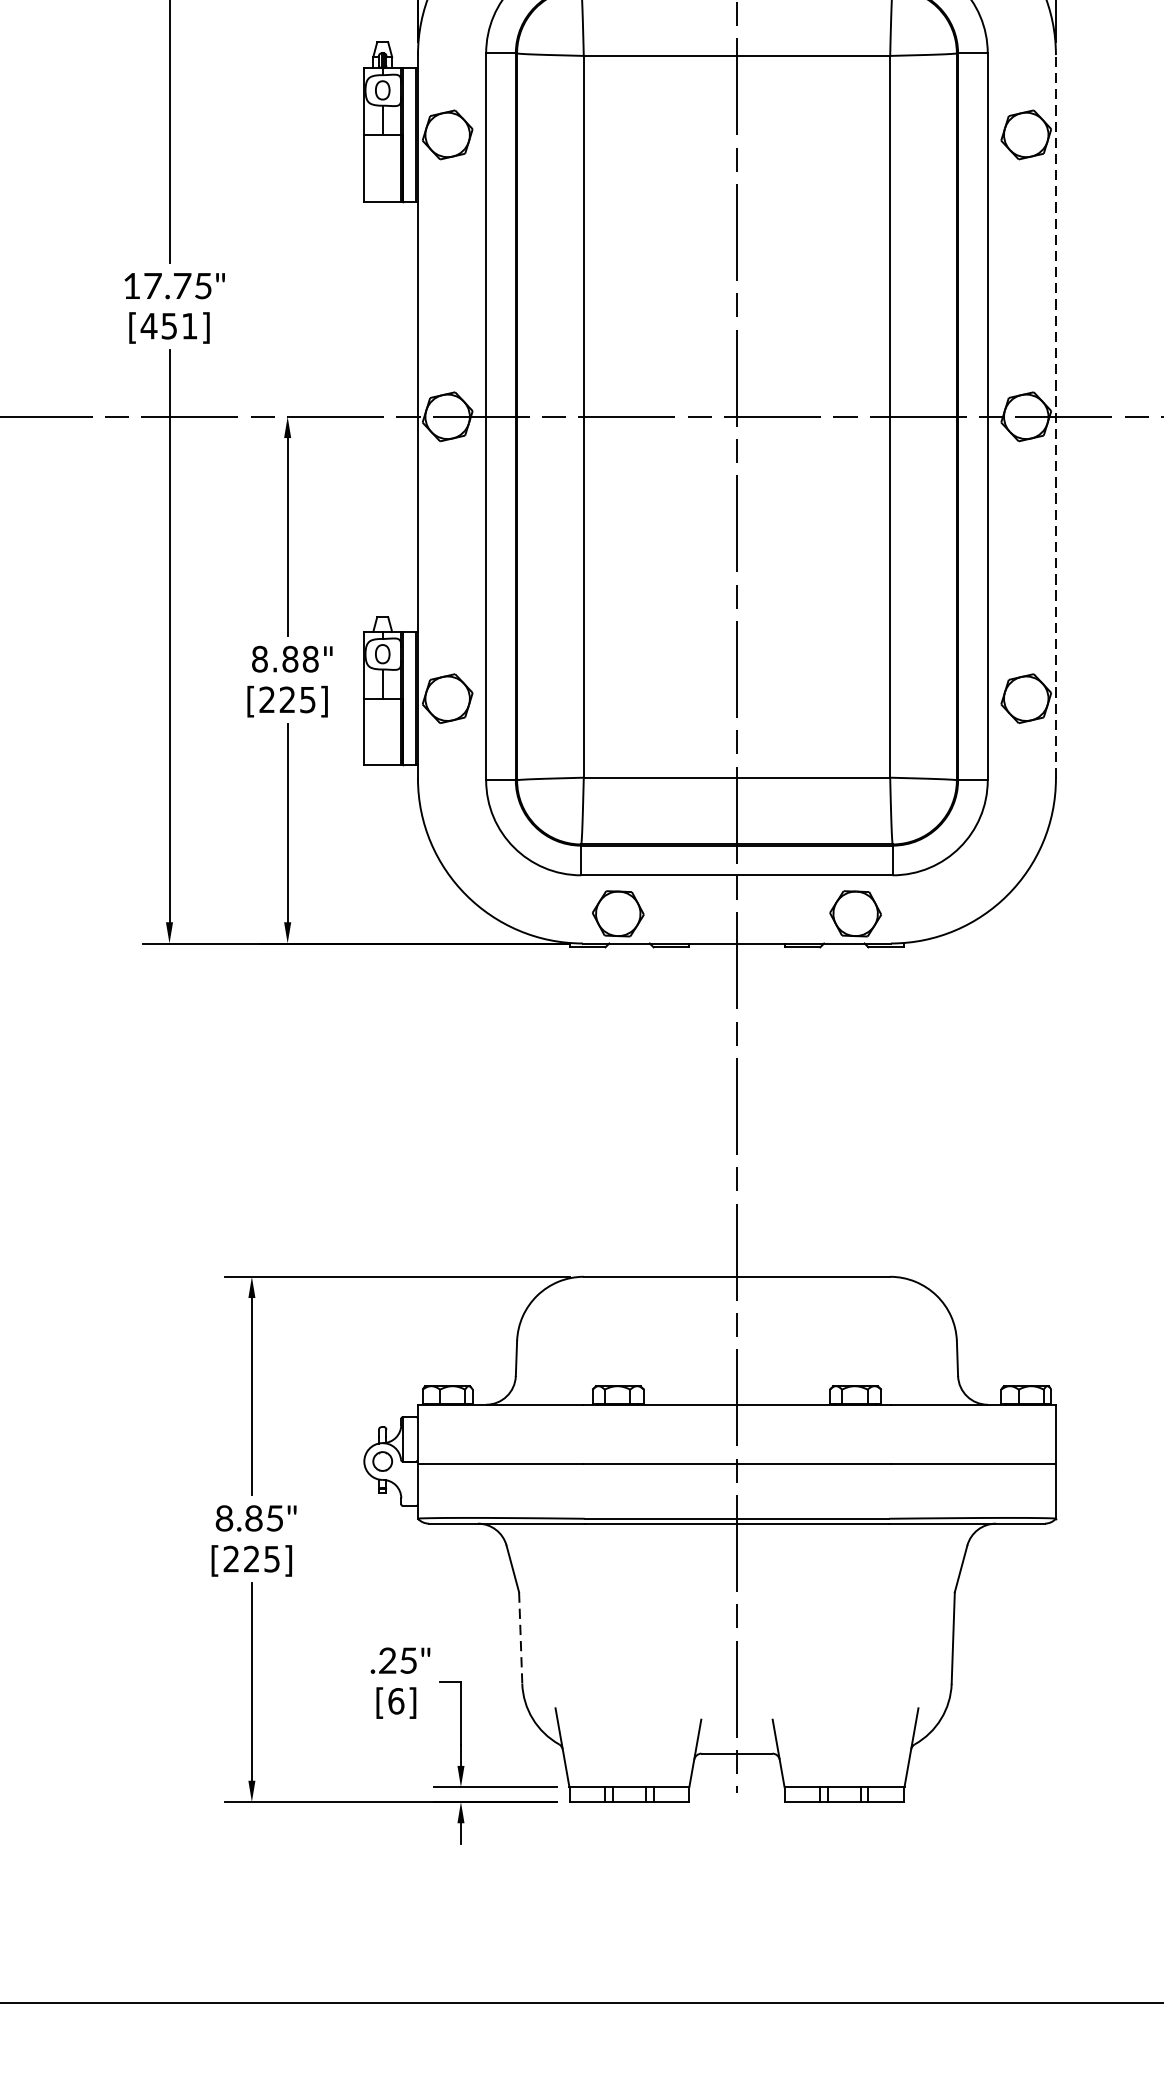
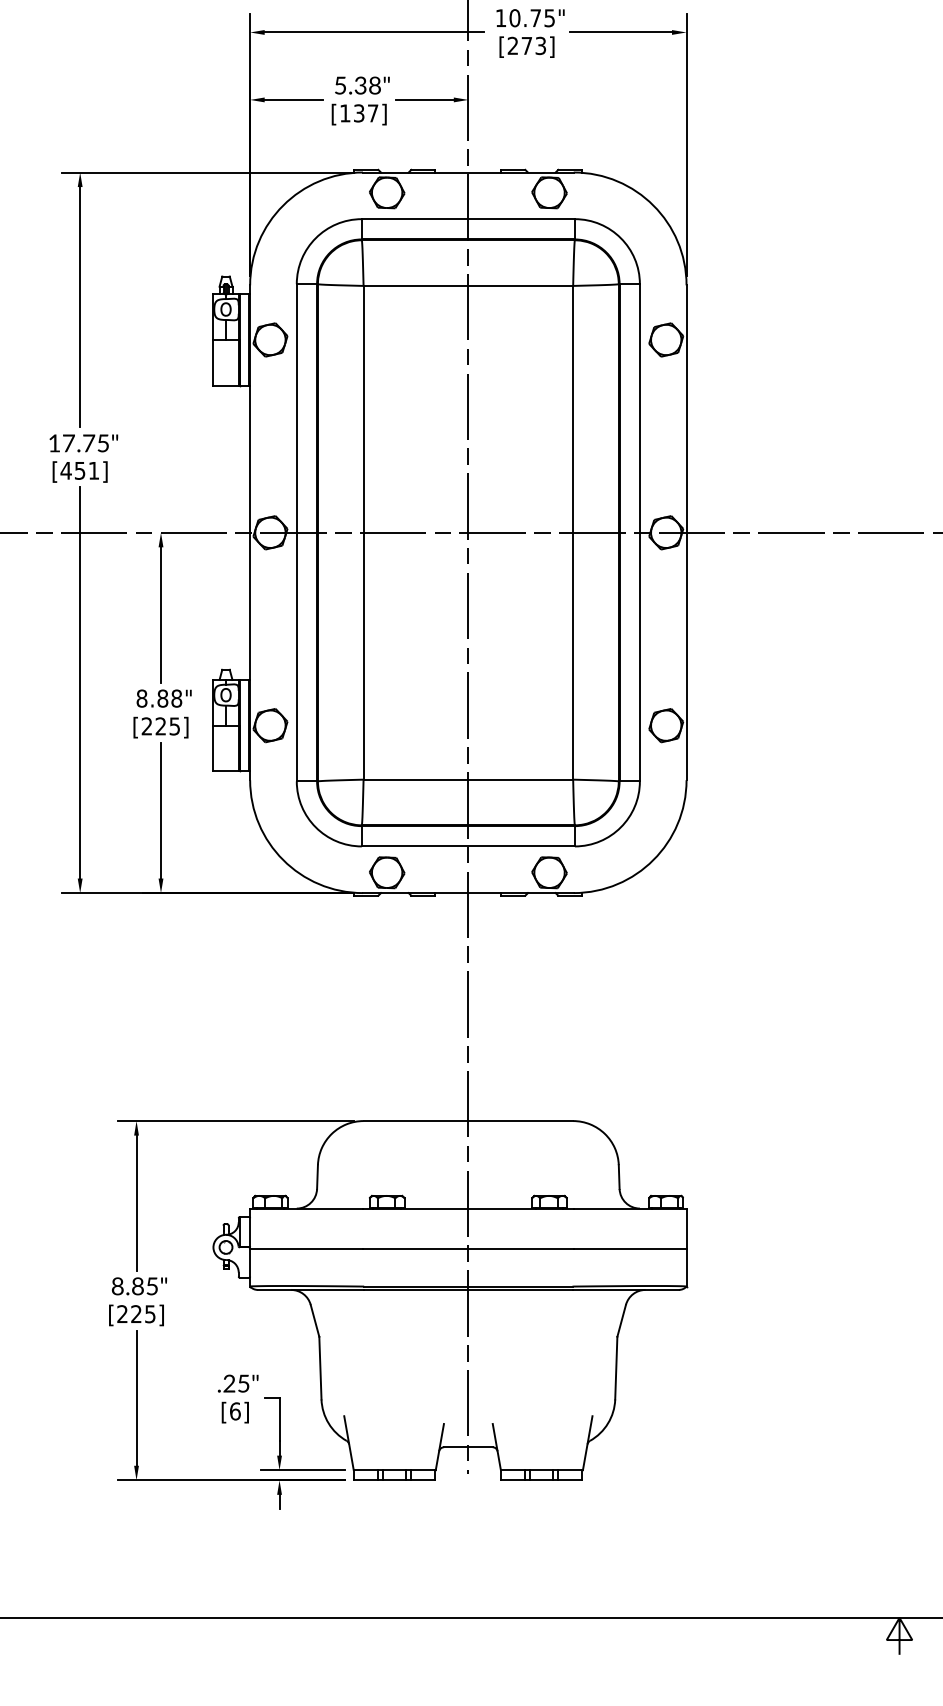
line: (1055, 416) -> (686, 532), dashed -> solid
line: (520, 1638) -> (320, 1368), dashed -> solid

